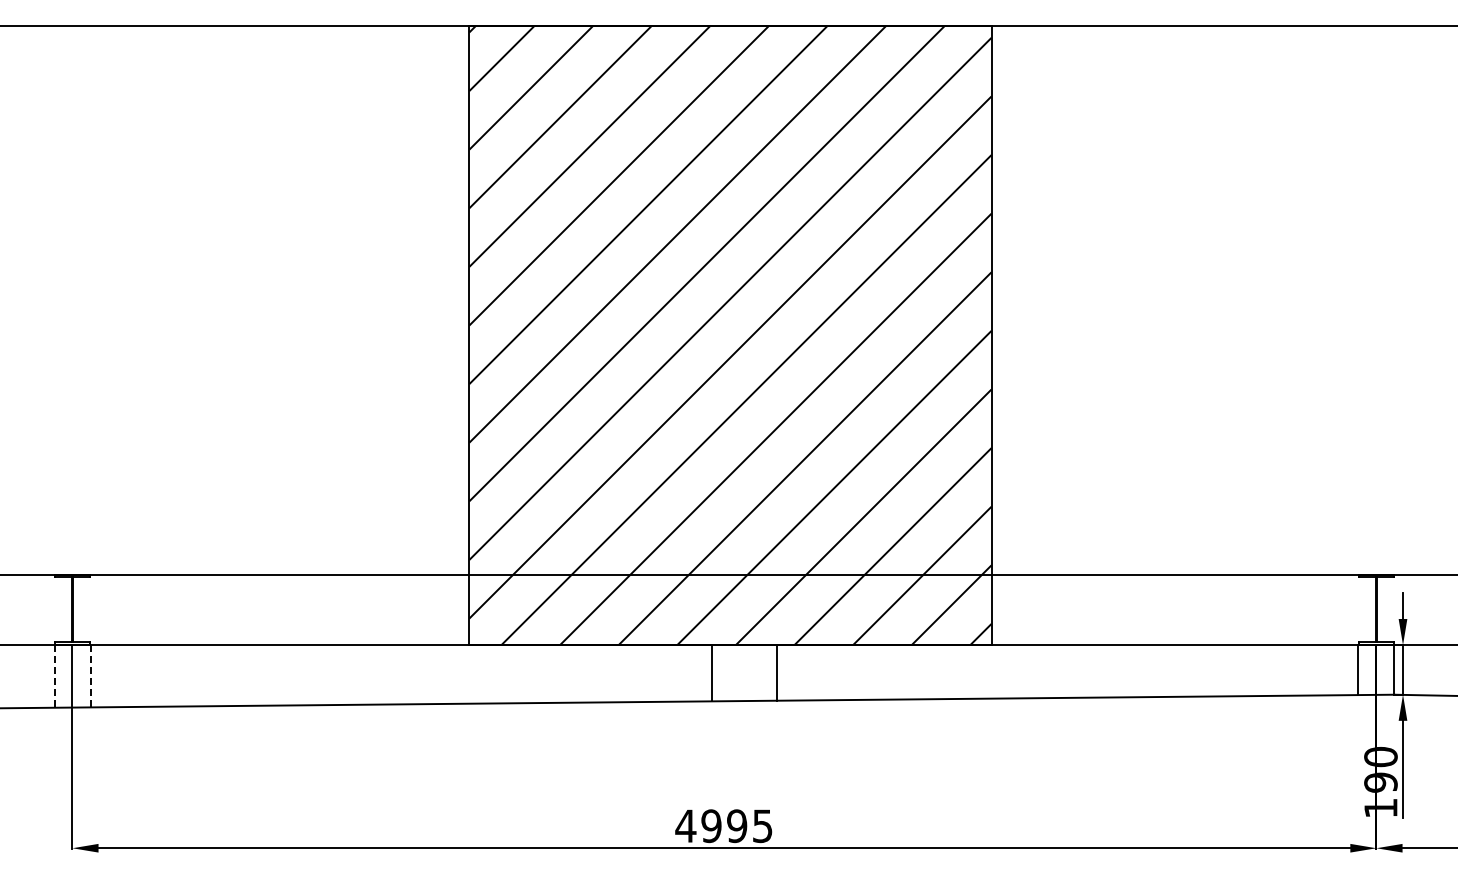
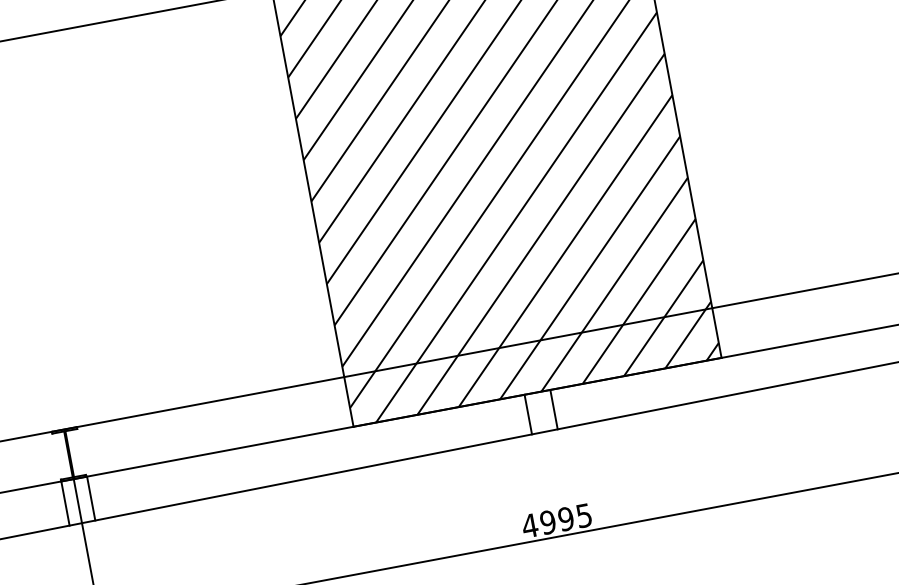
line: (776, 673) -> (554, 409), moved
line: (54, 676) -> (65, 503), dashed -> solid
line: (91, 676) -> (91, 498), dashed -> solid

